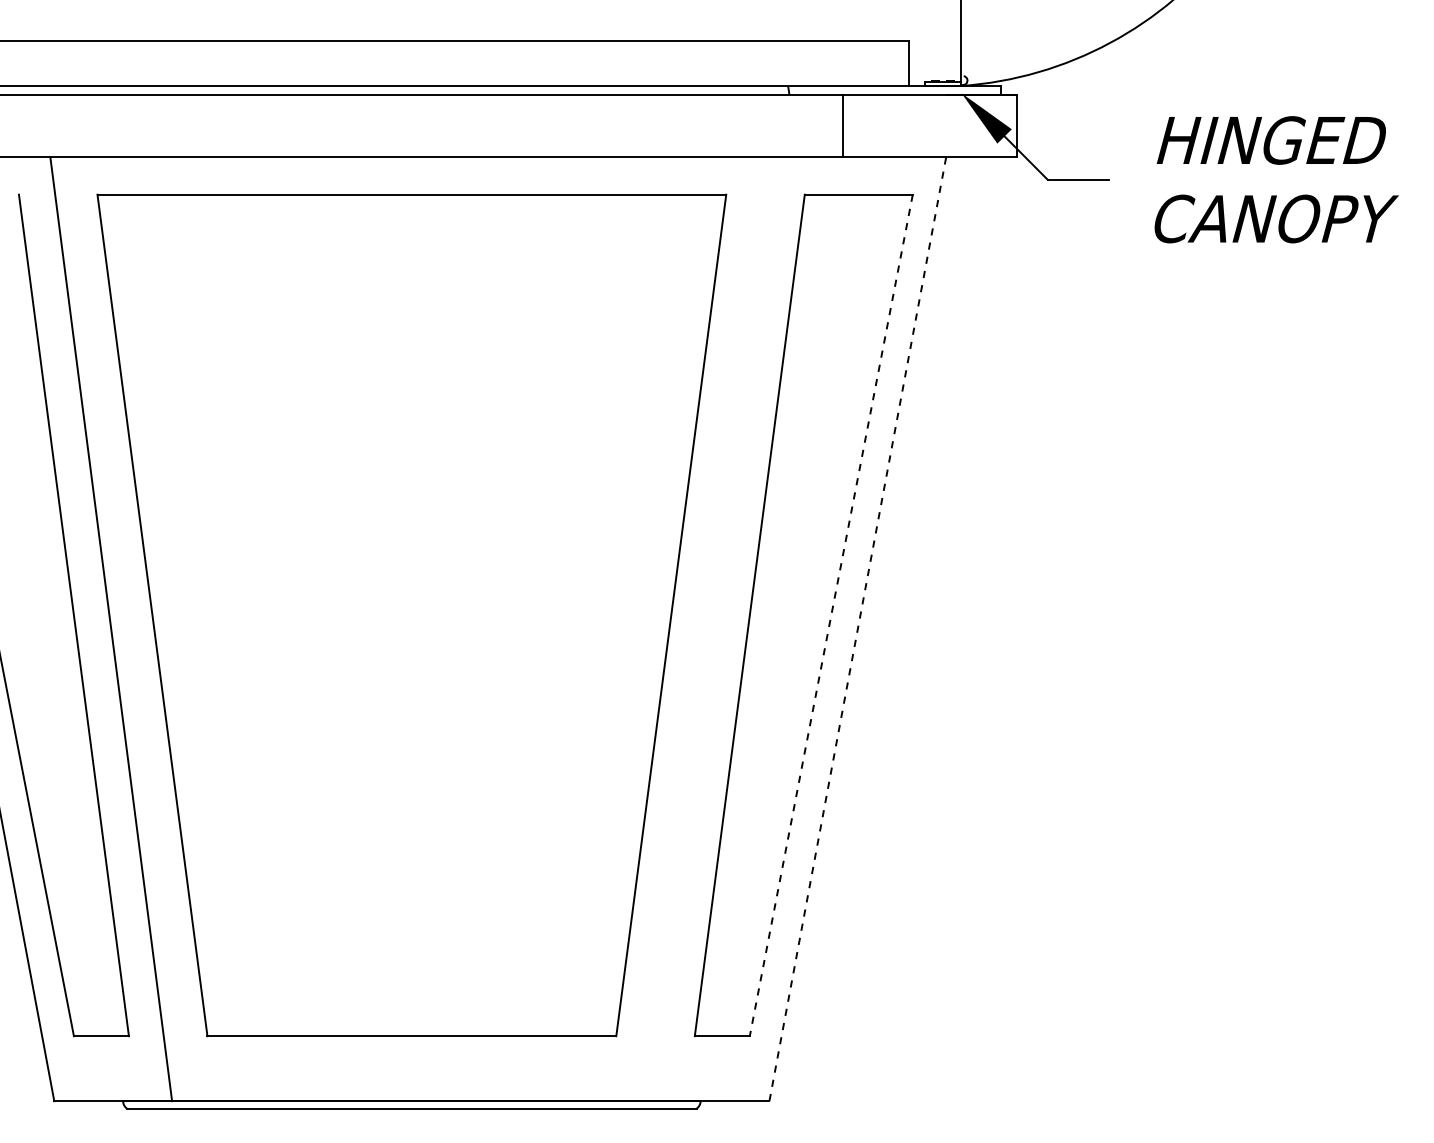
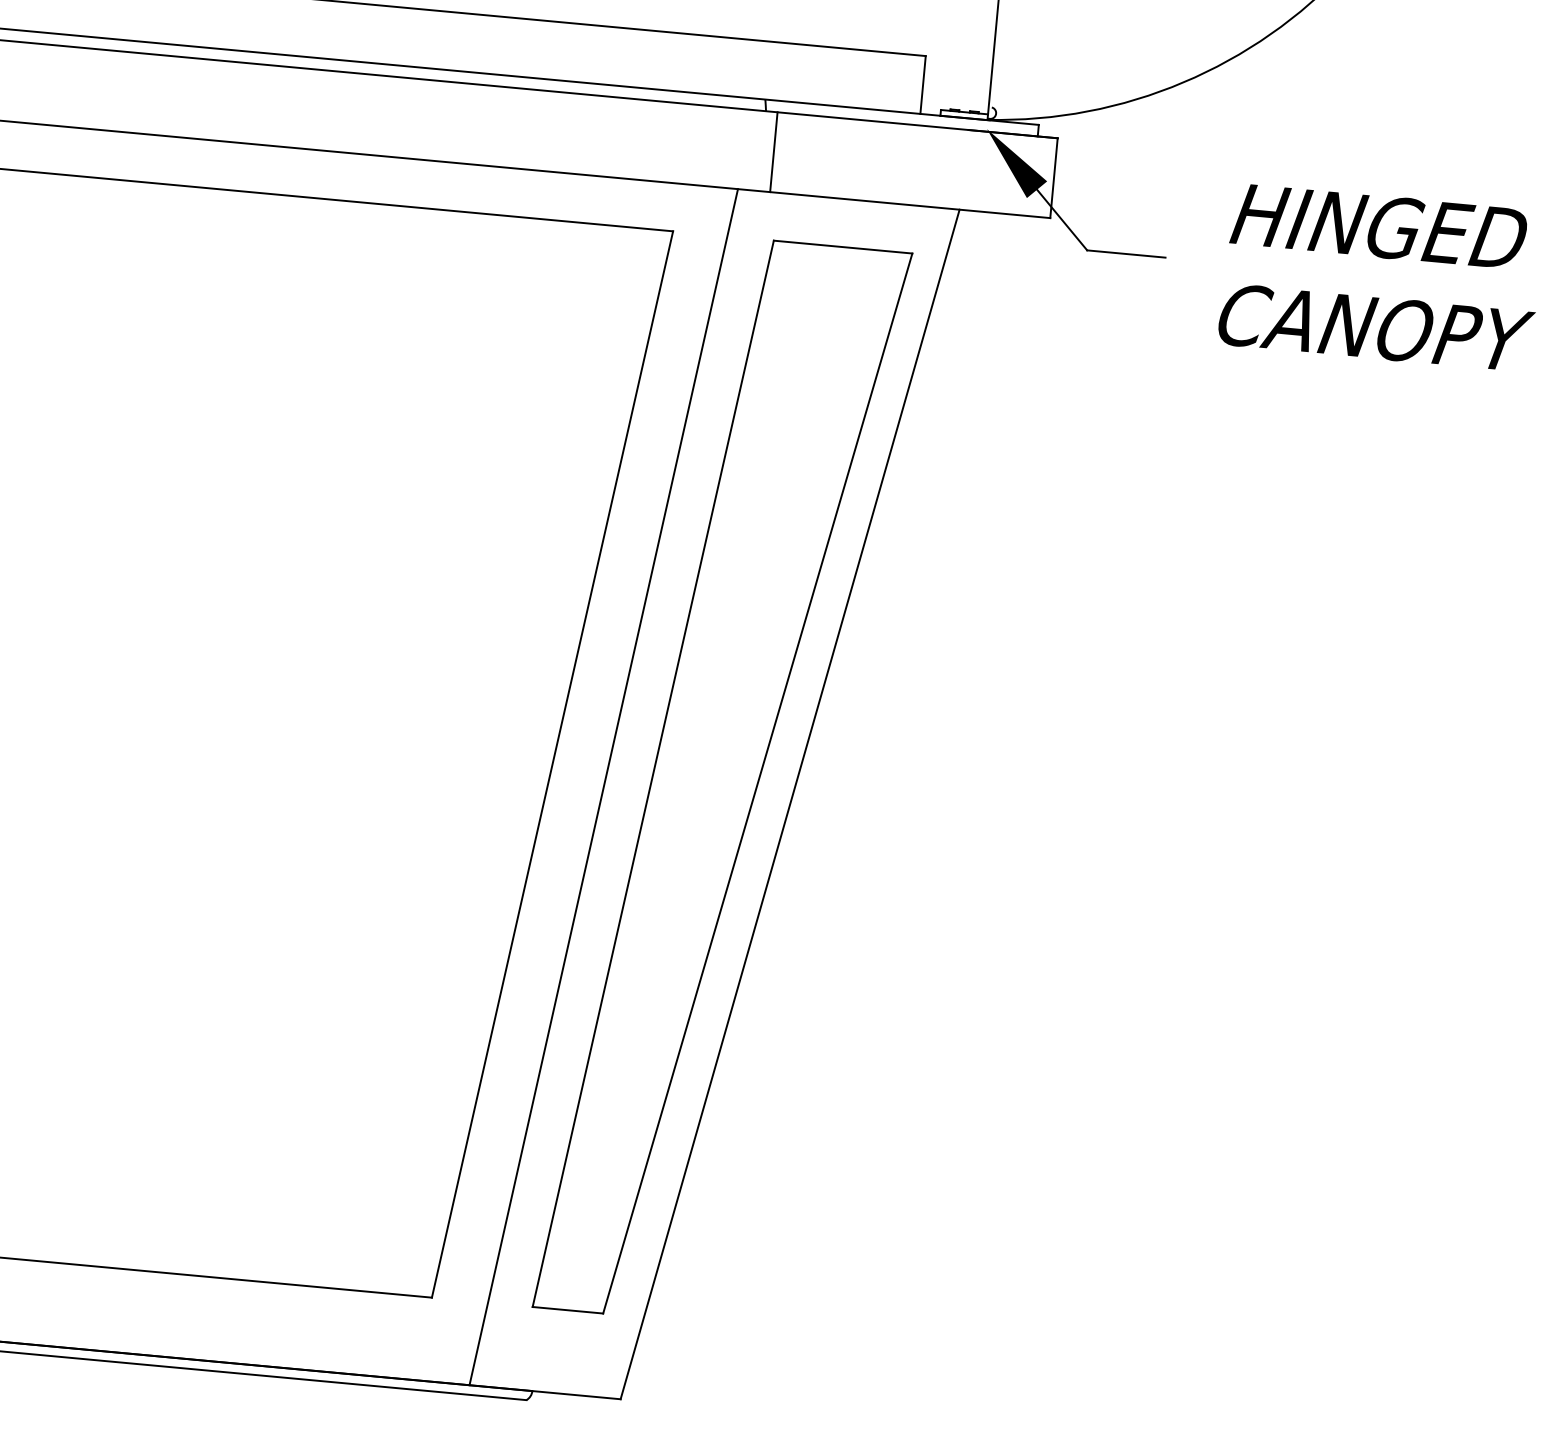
line: (843, 126) -> (773, 152), moved
line: (831, 615) -> (758, 783), dashed -> solid
line: (712, 629) -> (603, 787), added
line: (857, 629) -> (789, 804), dashed -> solid

